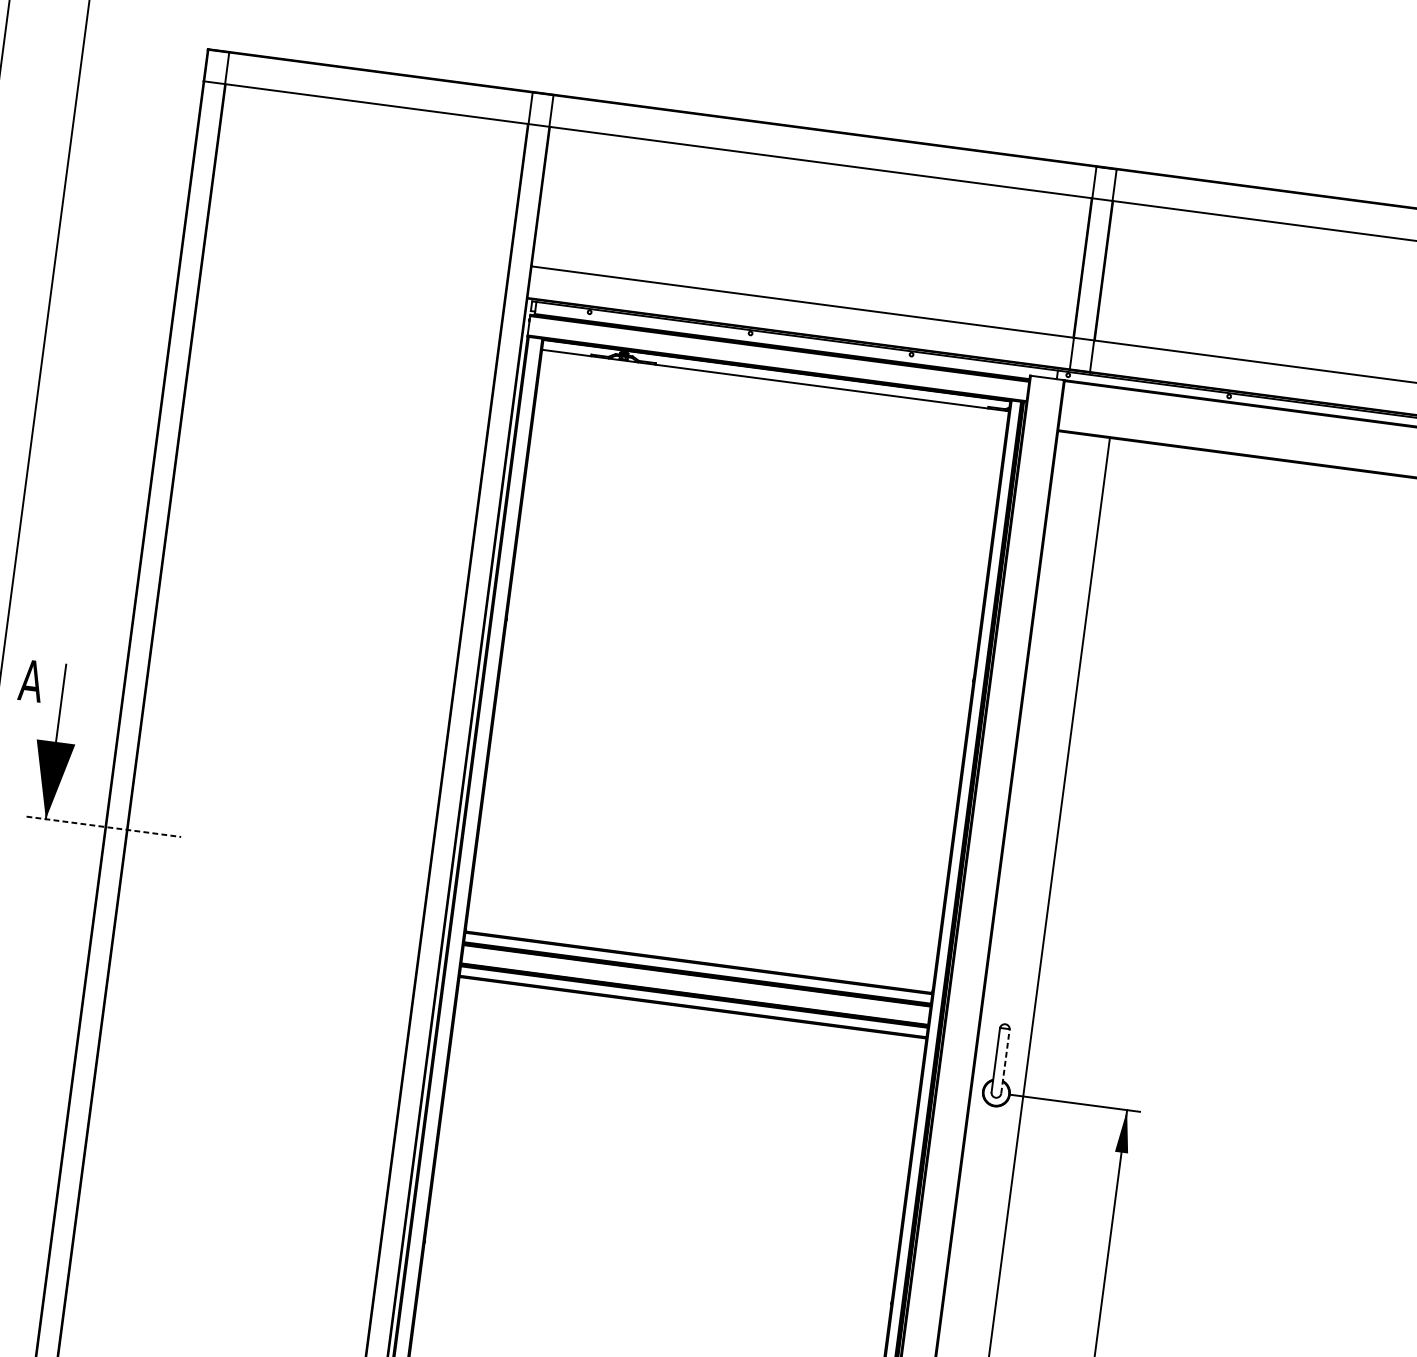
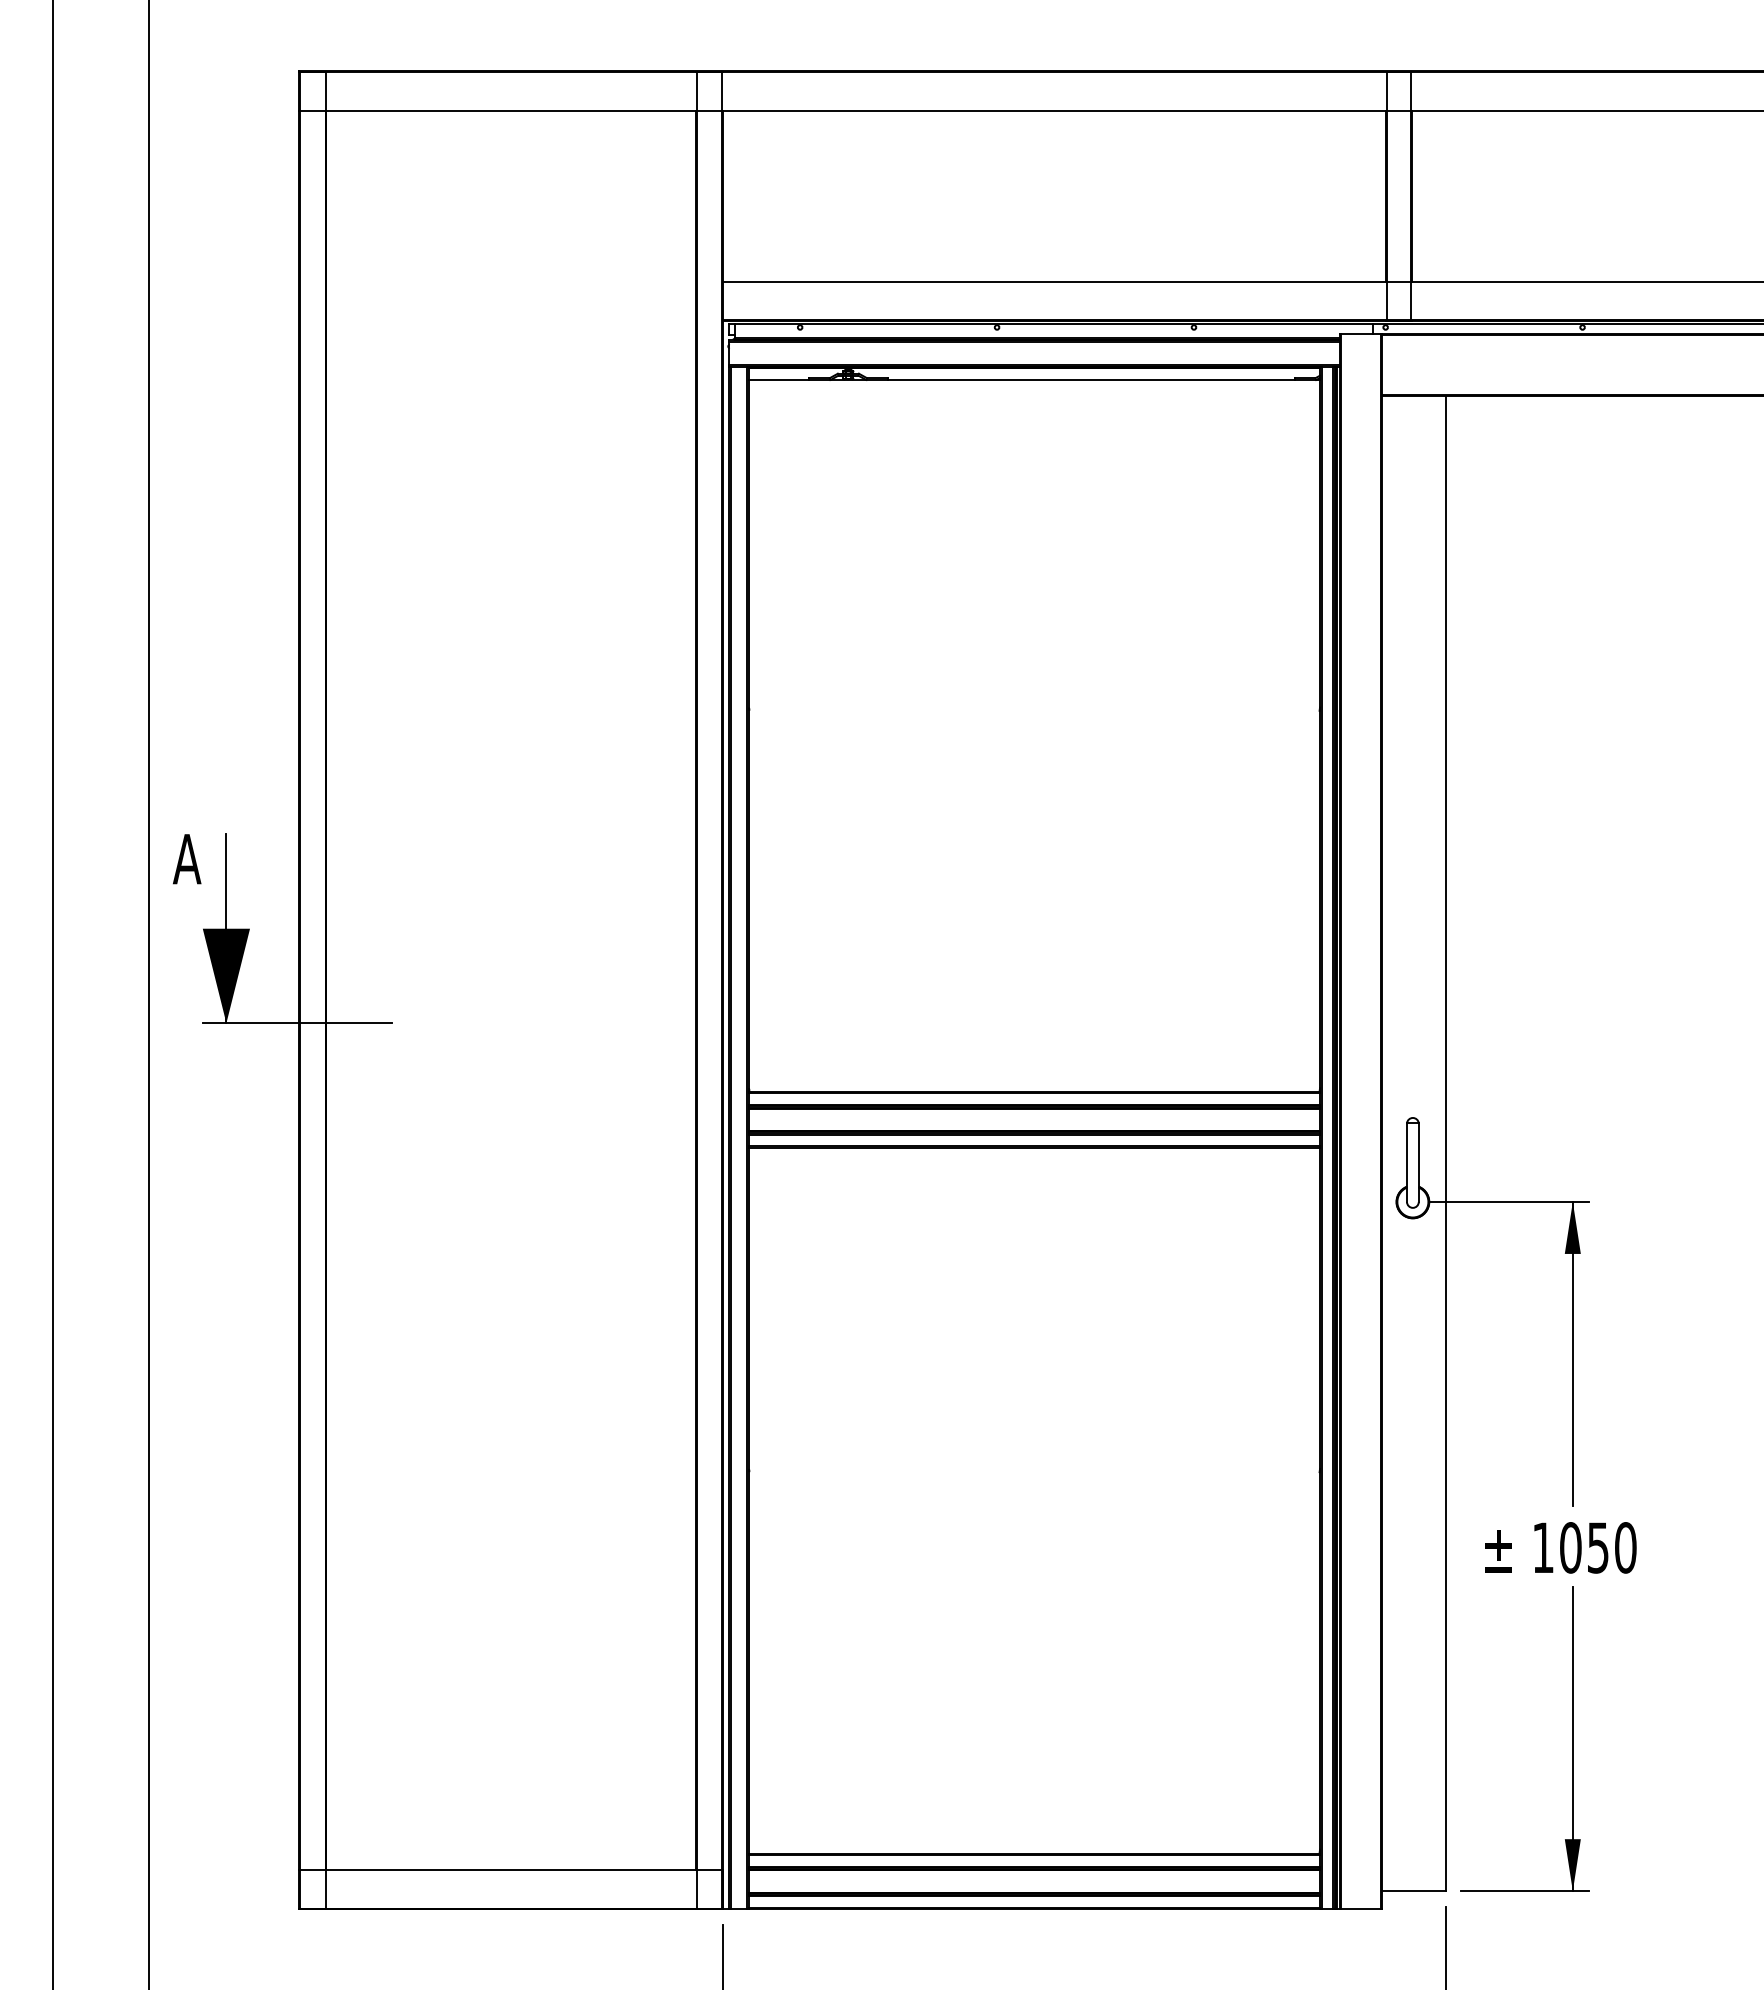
line: (103, 827) -> (297, 1023), dashed -> solid
line: (1005, 1061) -> (1418, 1162), dashed -> solid

